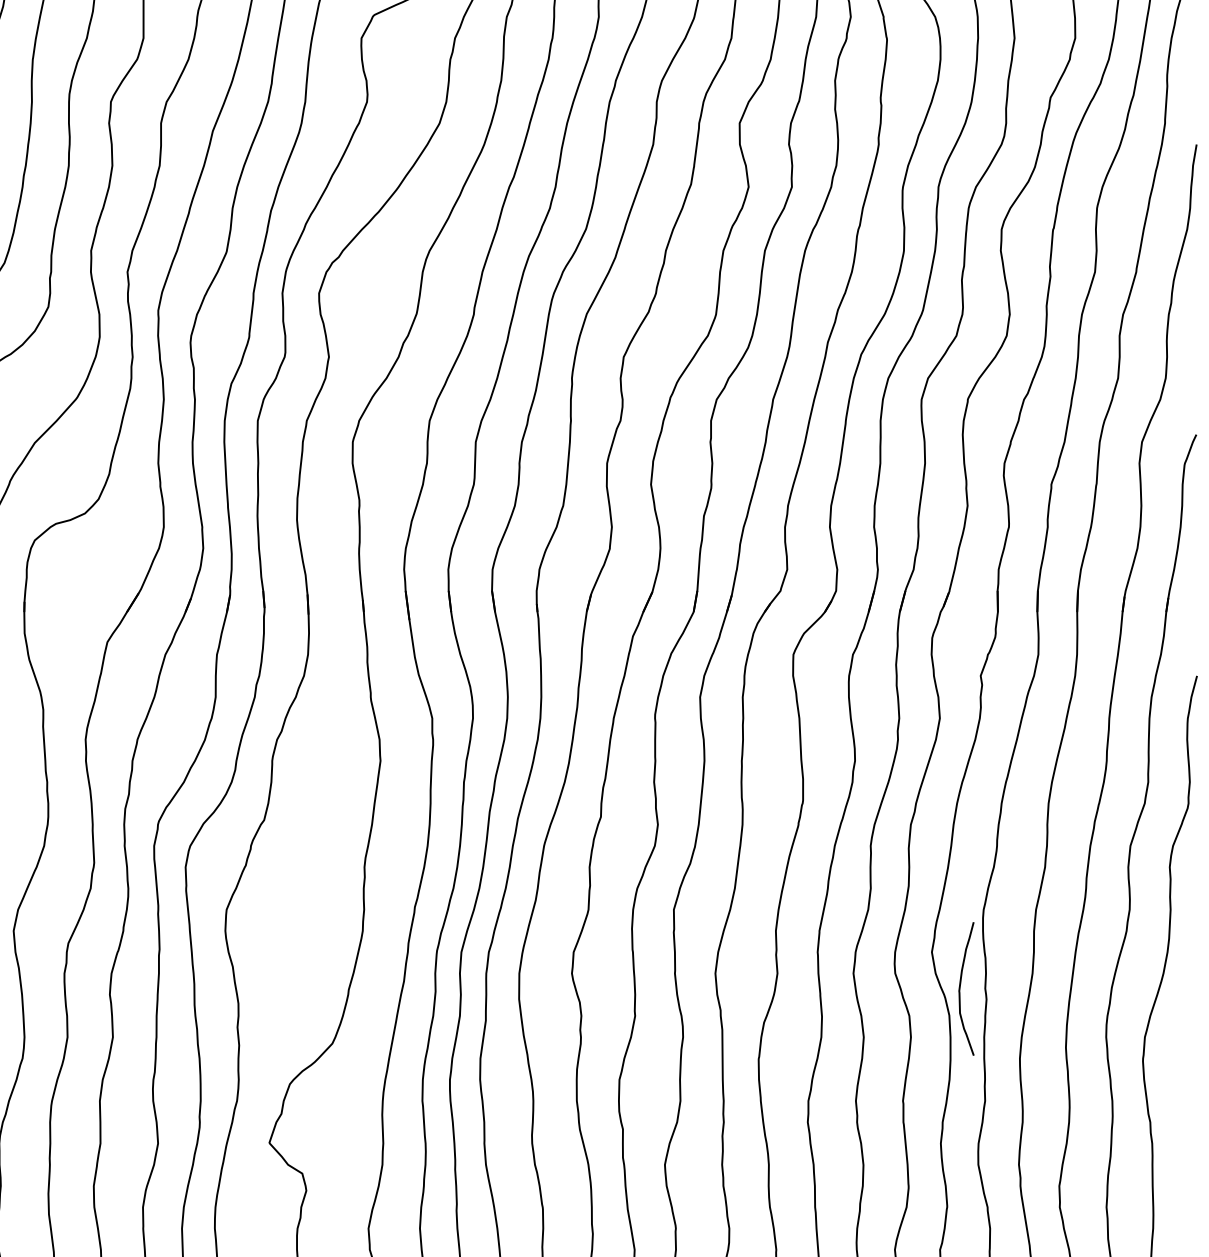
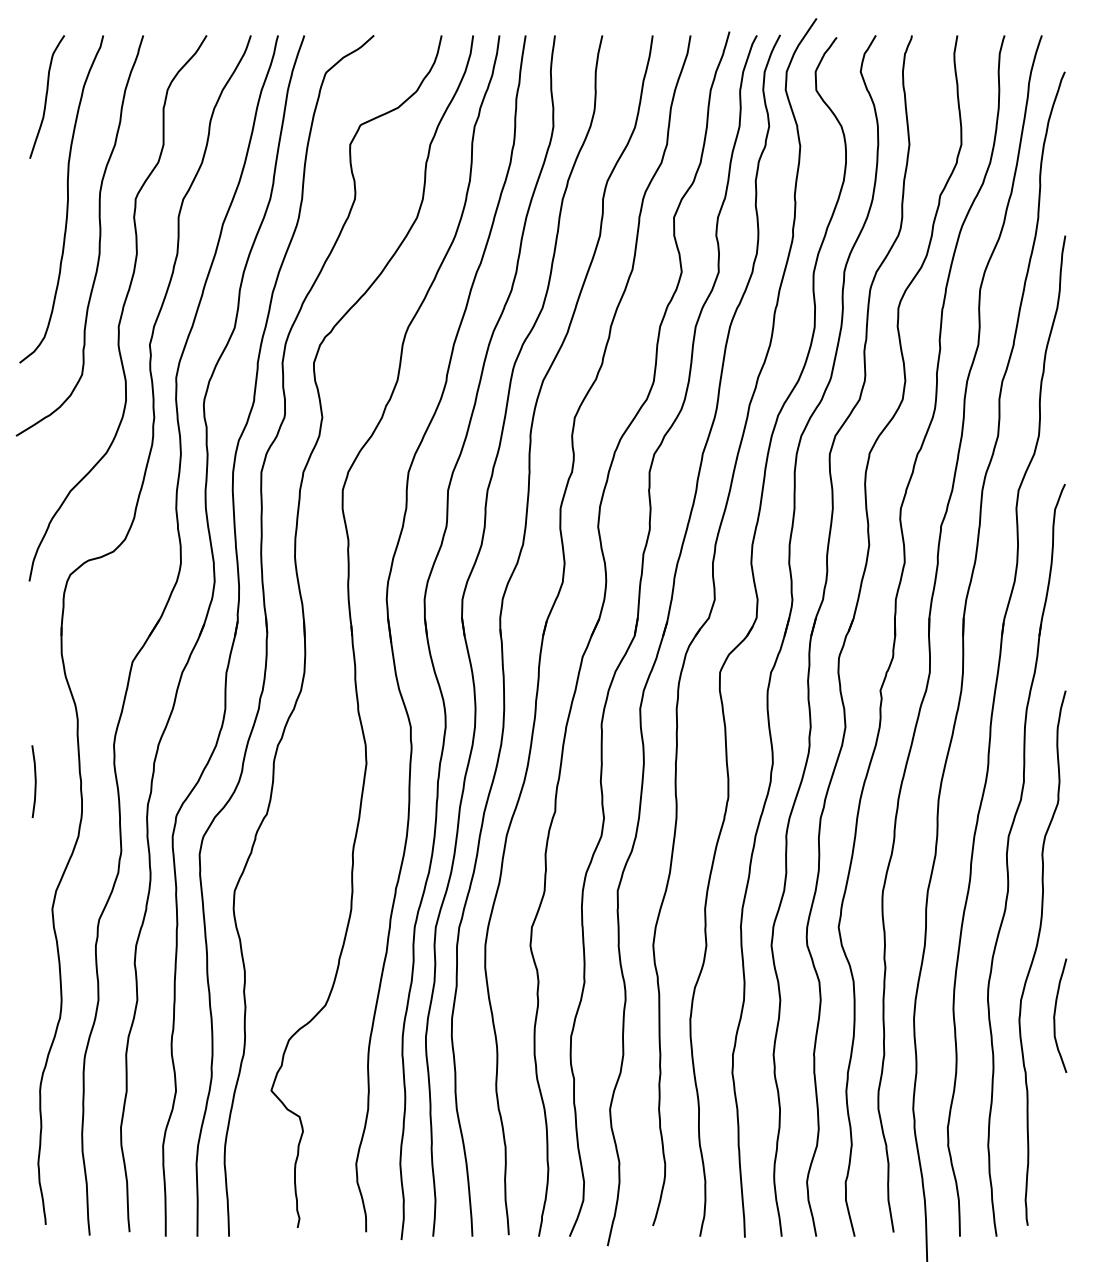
curve: (960, 988) -> (1055, 1015), moved

